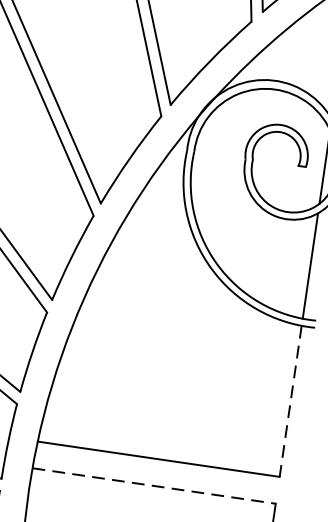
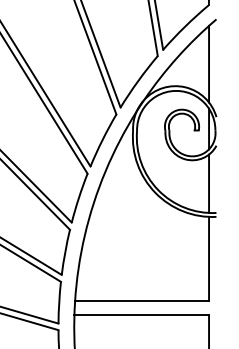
line: (291, 401) -> (209, 258), dashed -> solid
line: (155, 486) -> (142, 315), dashed -> solid

